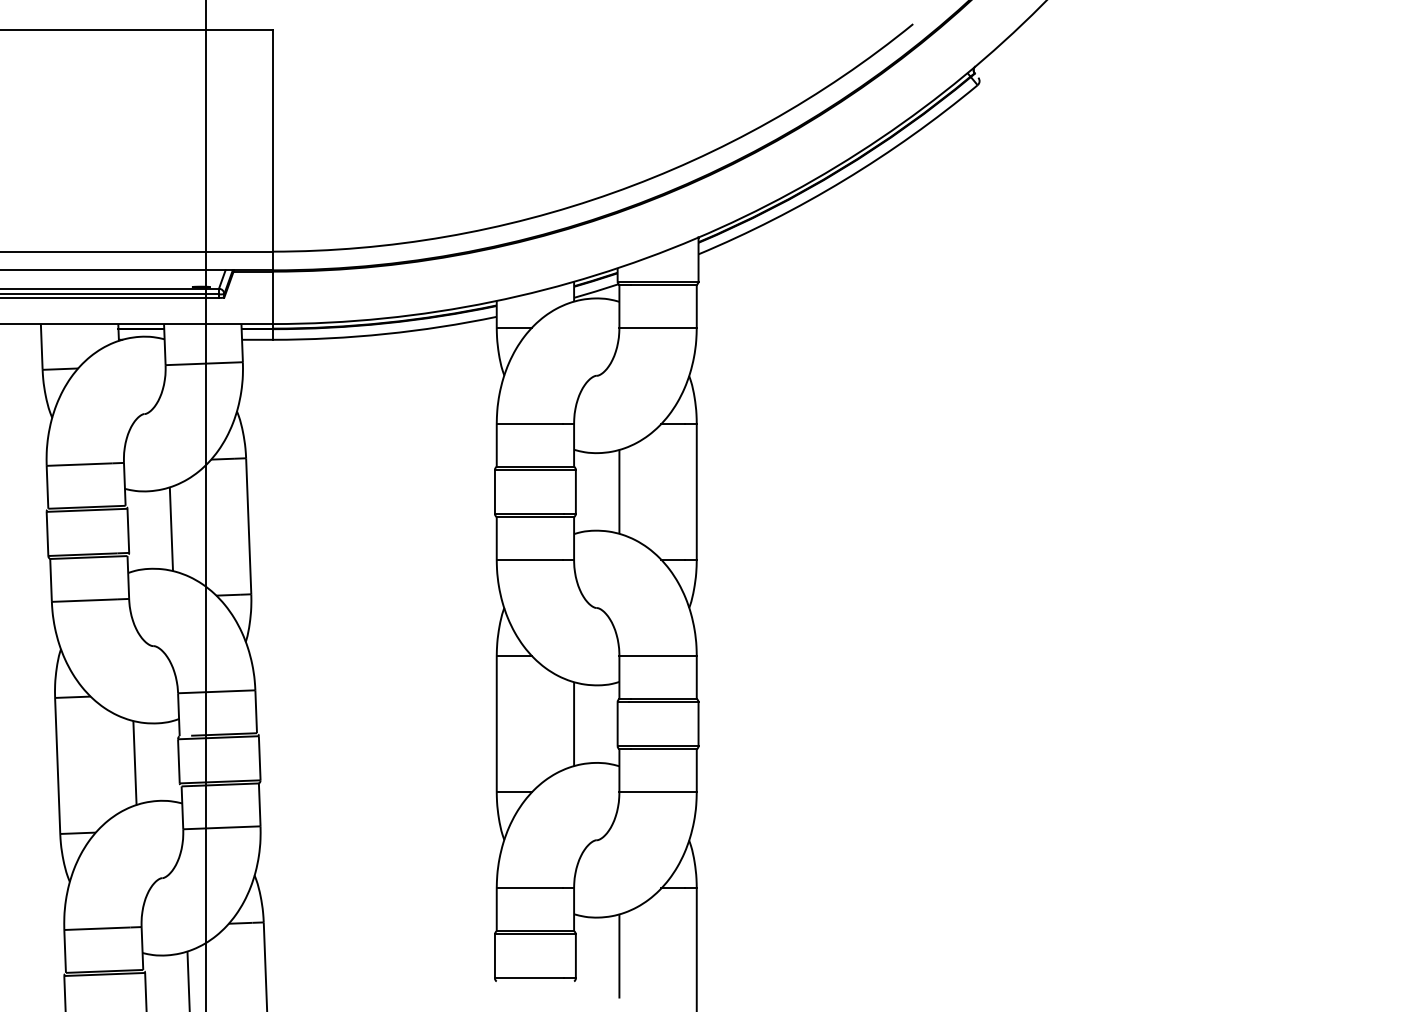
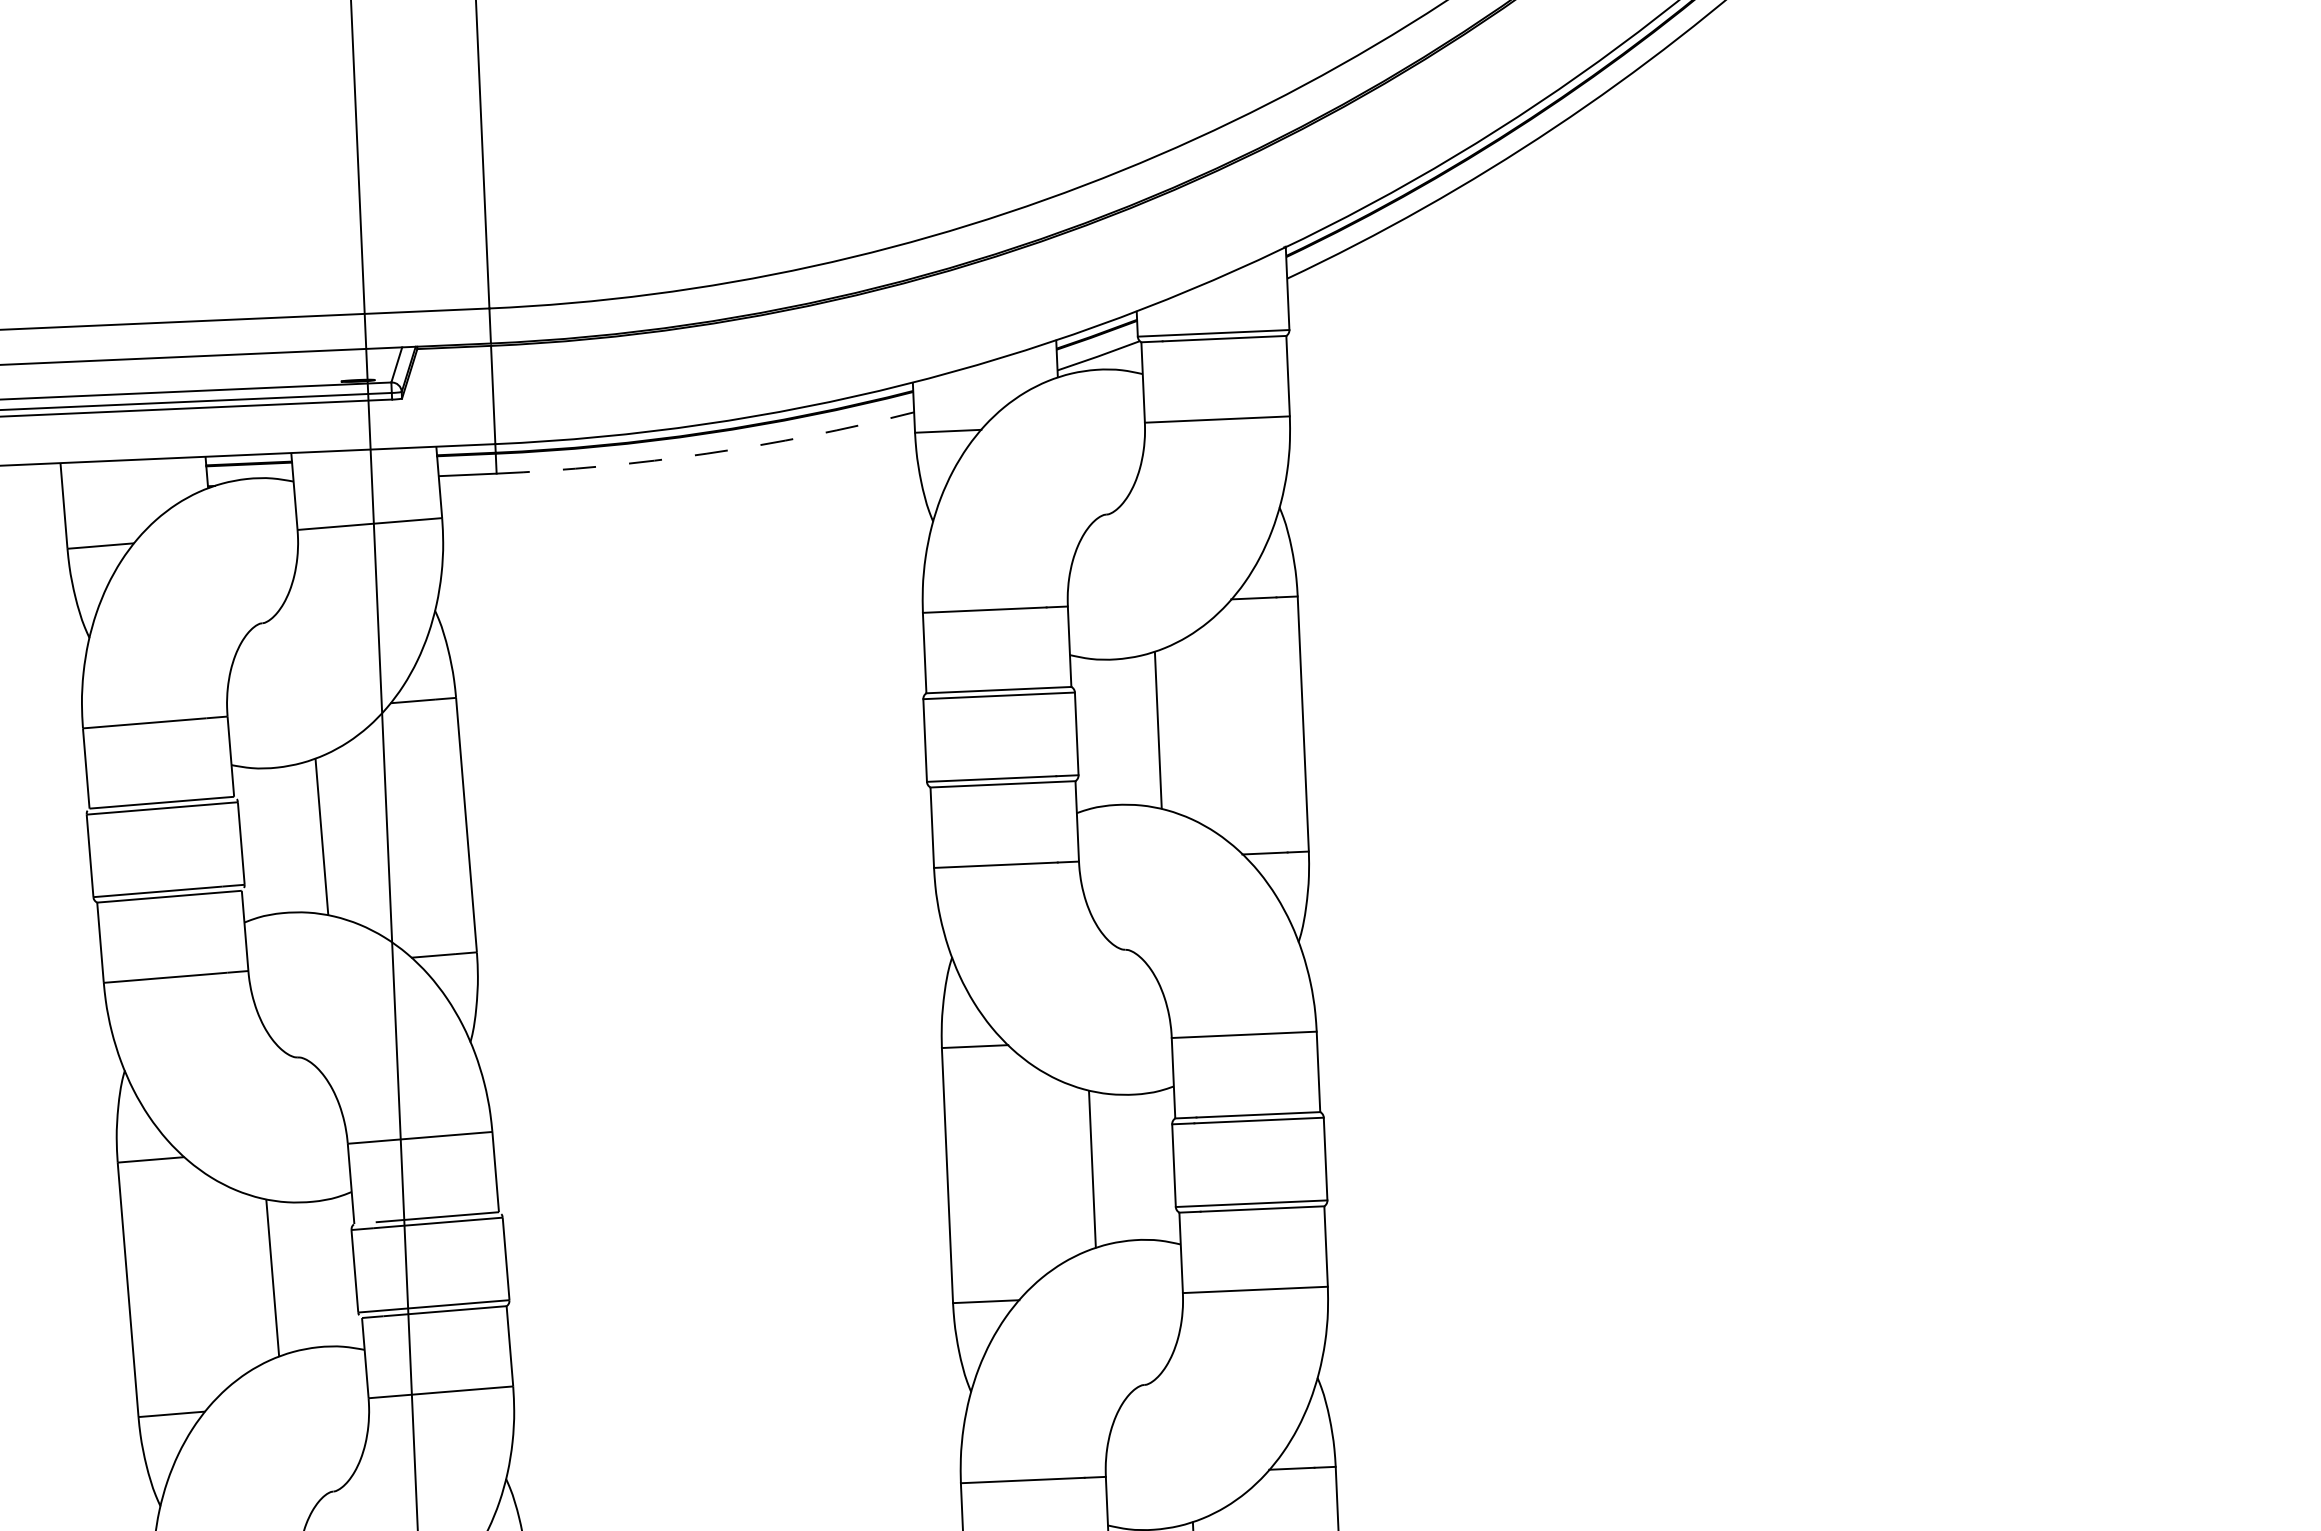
arc: (385, 334) -> (707, 454), solid -> dashed

